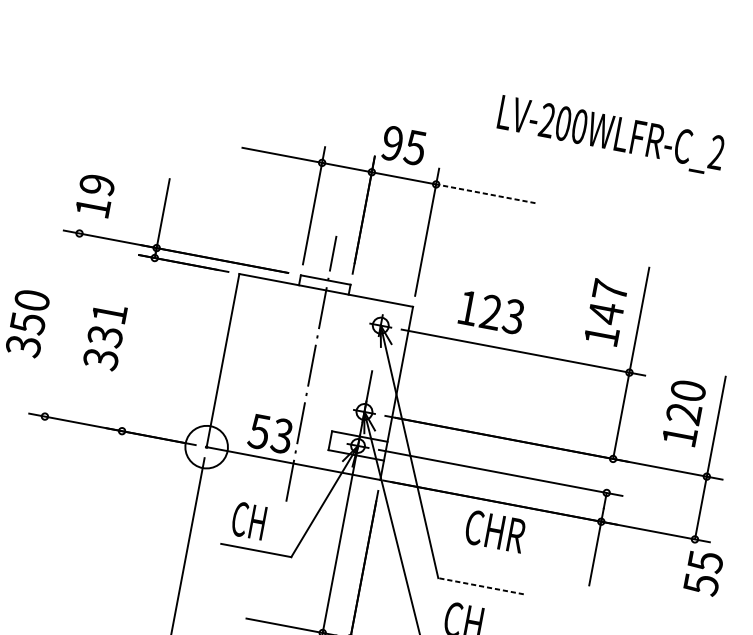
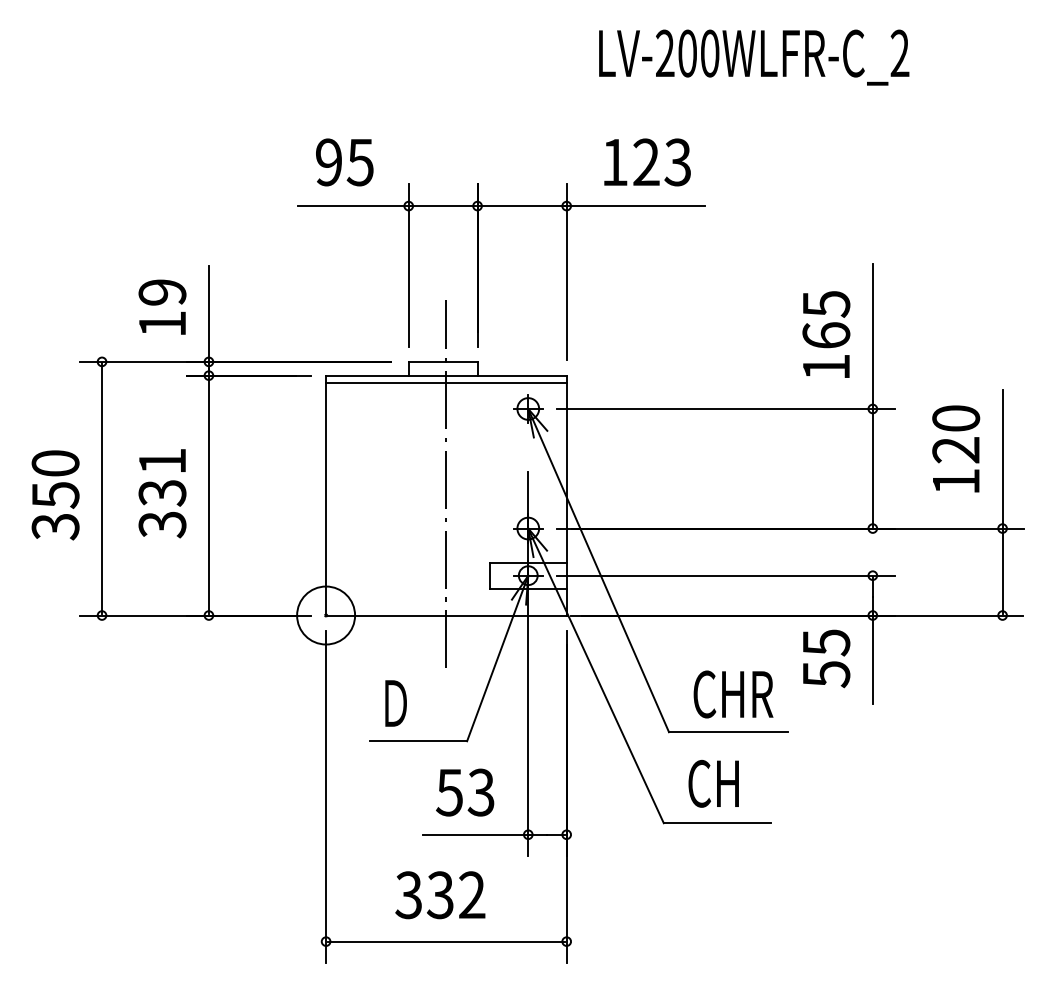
text: (611, 135) -> (754, 57), moved
text: (403, 145) -> (344, 162), moved
line: (485, 194) -> (635, 206), dashed -> solid
text: (95, 195) -> (162, 306), moved
line: (325, 295) -> (446, 382), added
text: (608, 302) -> (826, 320), 147 -> 165
text: (491, 312) -> (647, 162), moved
line: (62, 324) -> (102, 488), added
line: (138, 344) -> (208, 495), added
text: (270, 433) -> (465, 792), moved
text: (249, 520) -> (401, 703), CH -> Ｄ
text: (495, 531) -> (733, 694), moved
text: (703, 573) -> (826, 658), moved
line: (480, 586) -> (727, 732), dashed -> solid

